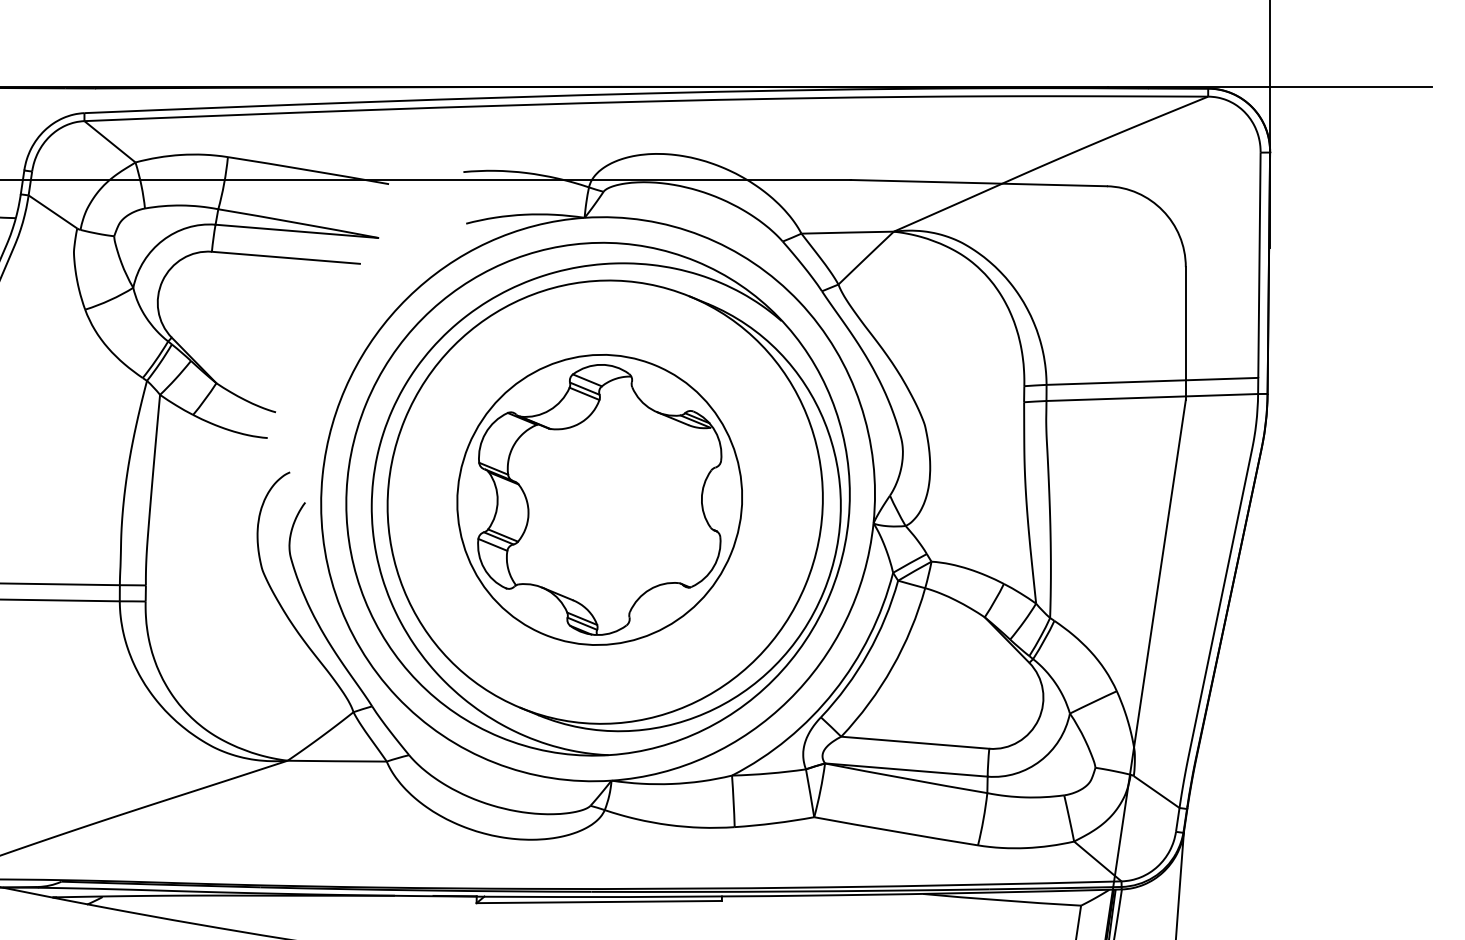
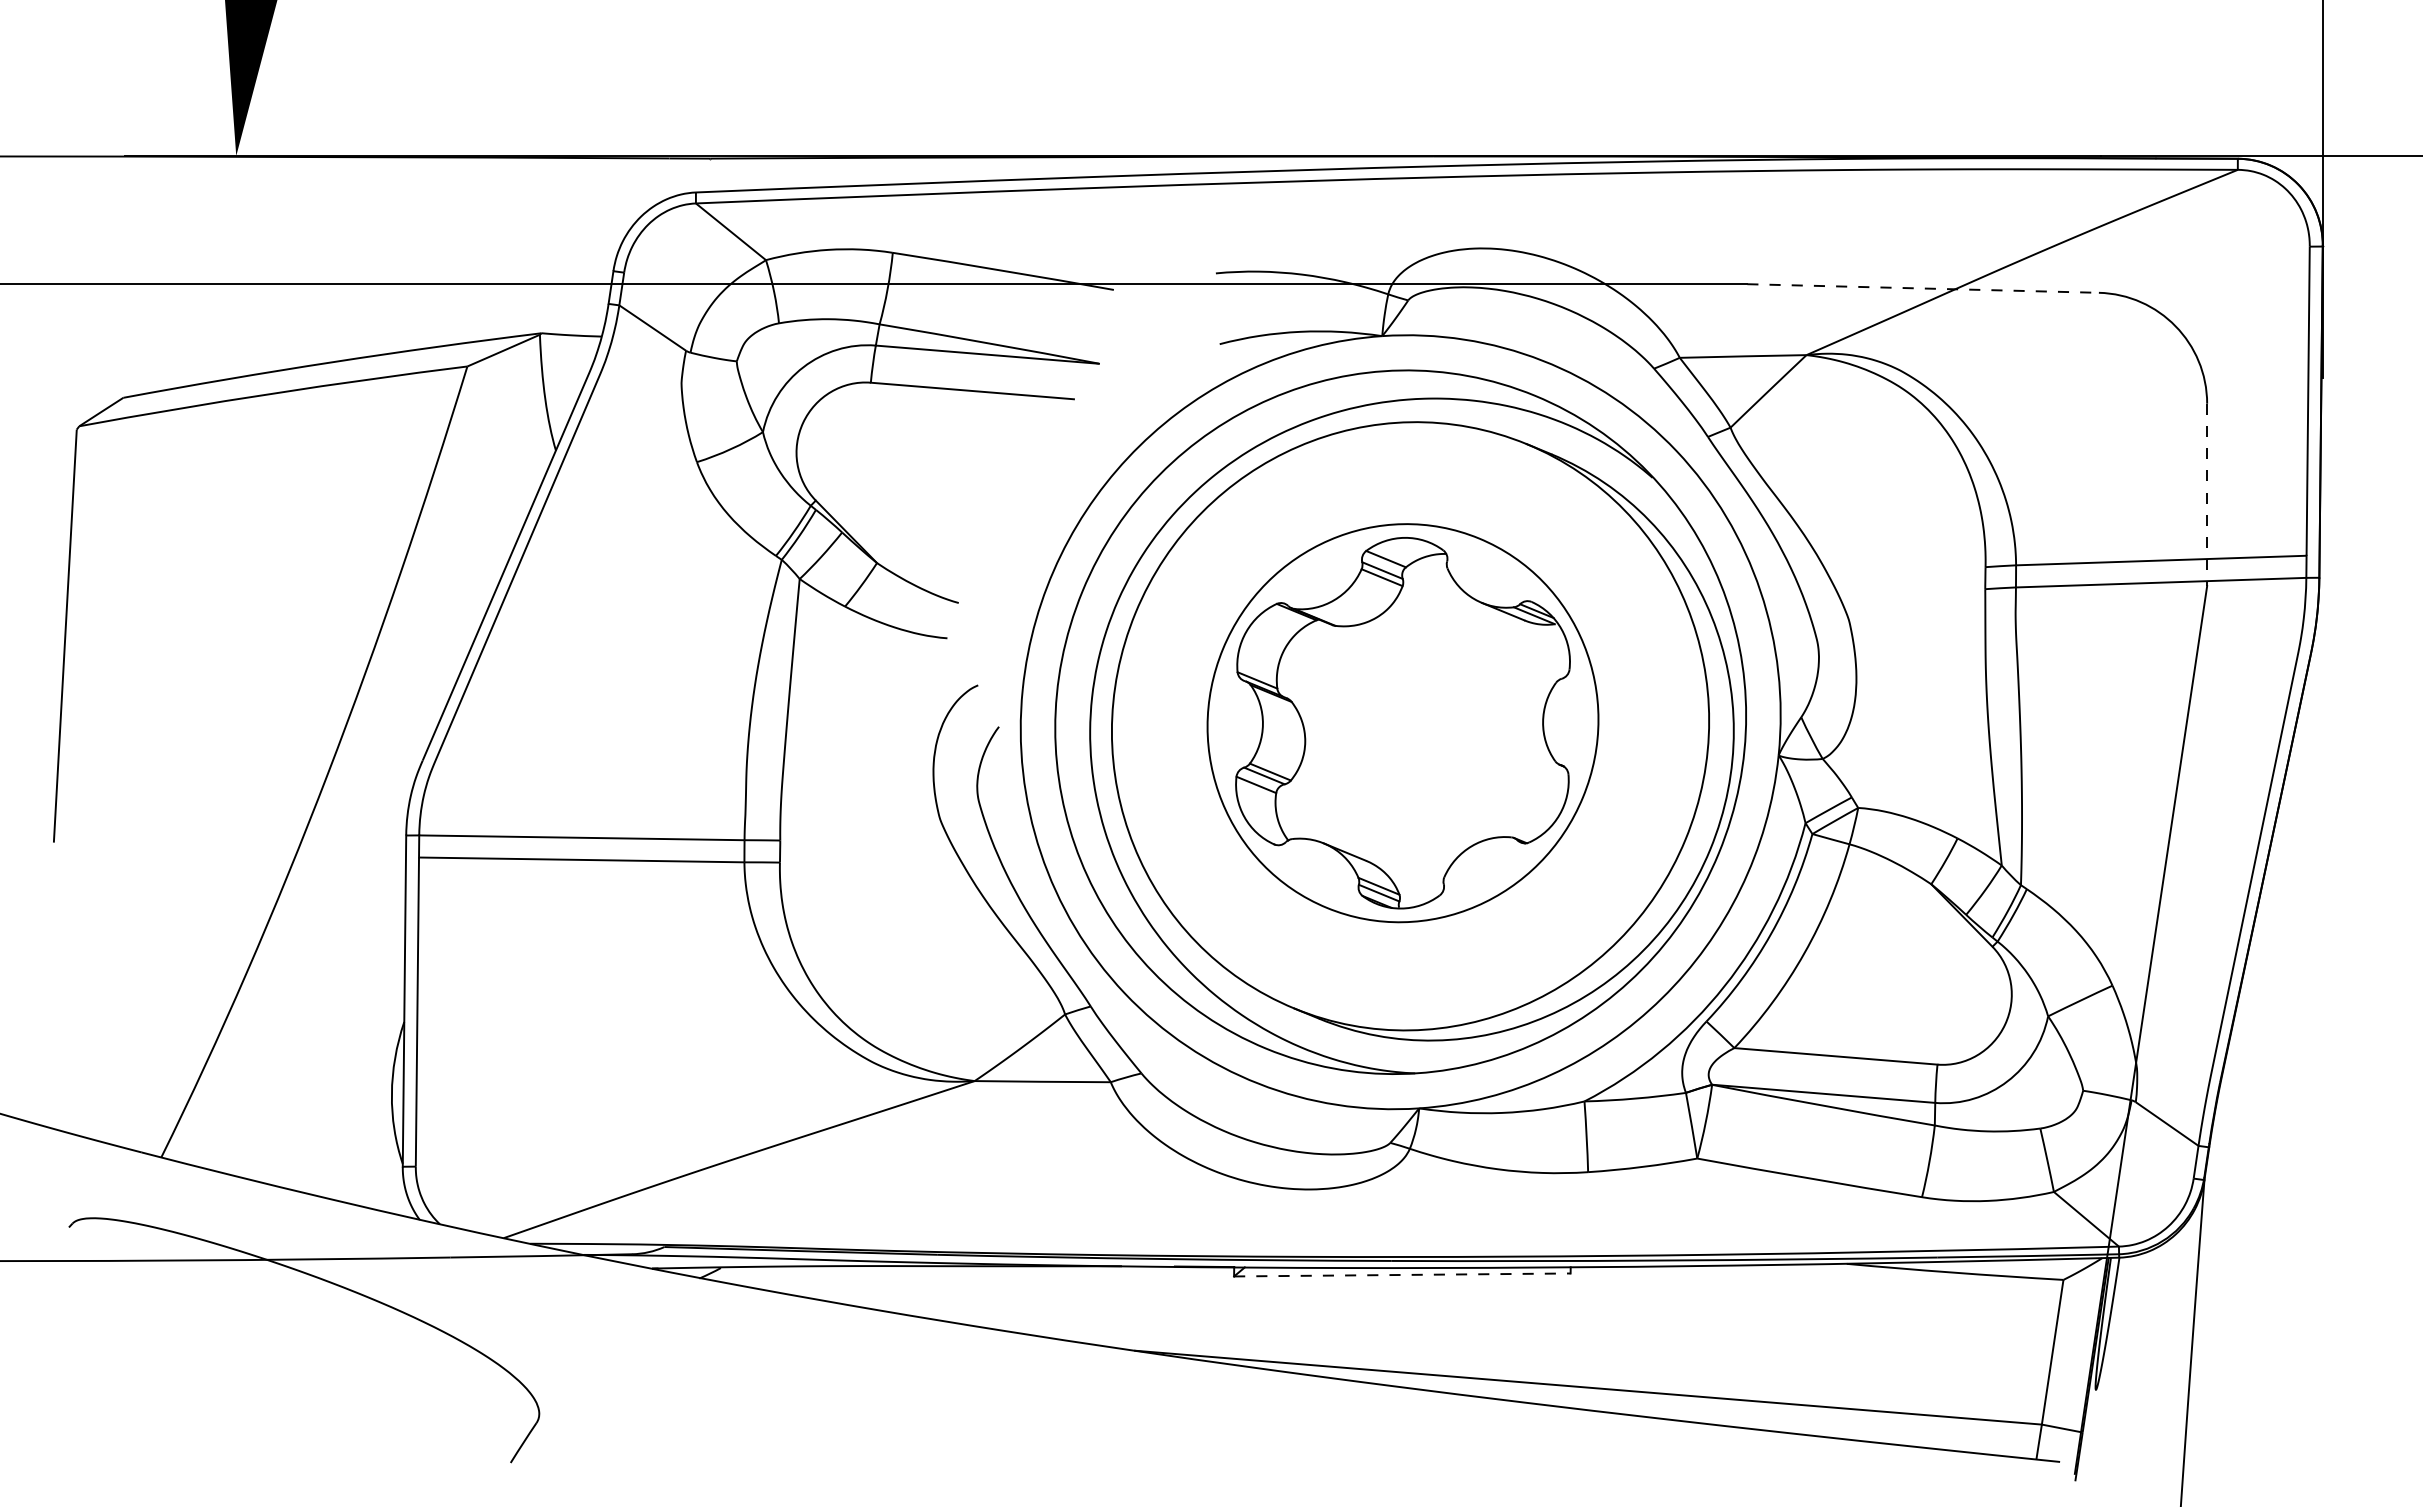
line: (979, 183) -> (1923, 288), solid -> dashed
line: (1186, 333) -> (2207, 495), solid -> dashed
line: (599, 901) -> (1402, 1274), solid -> dashed

